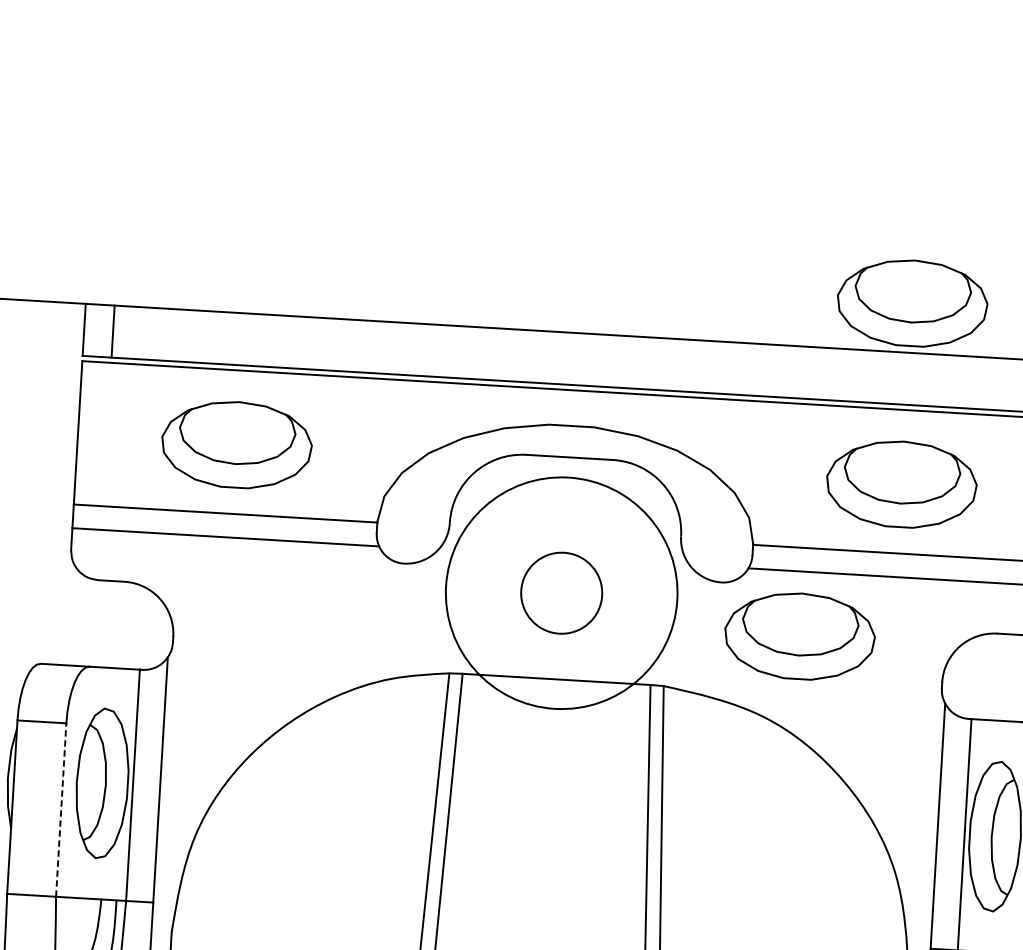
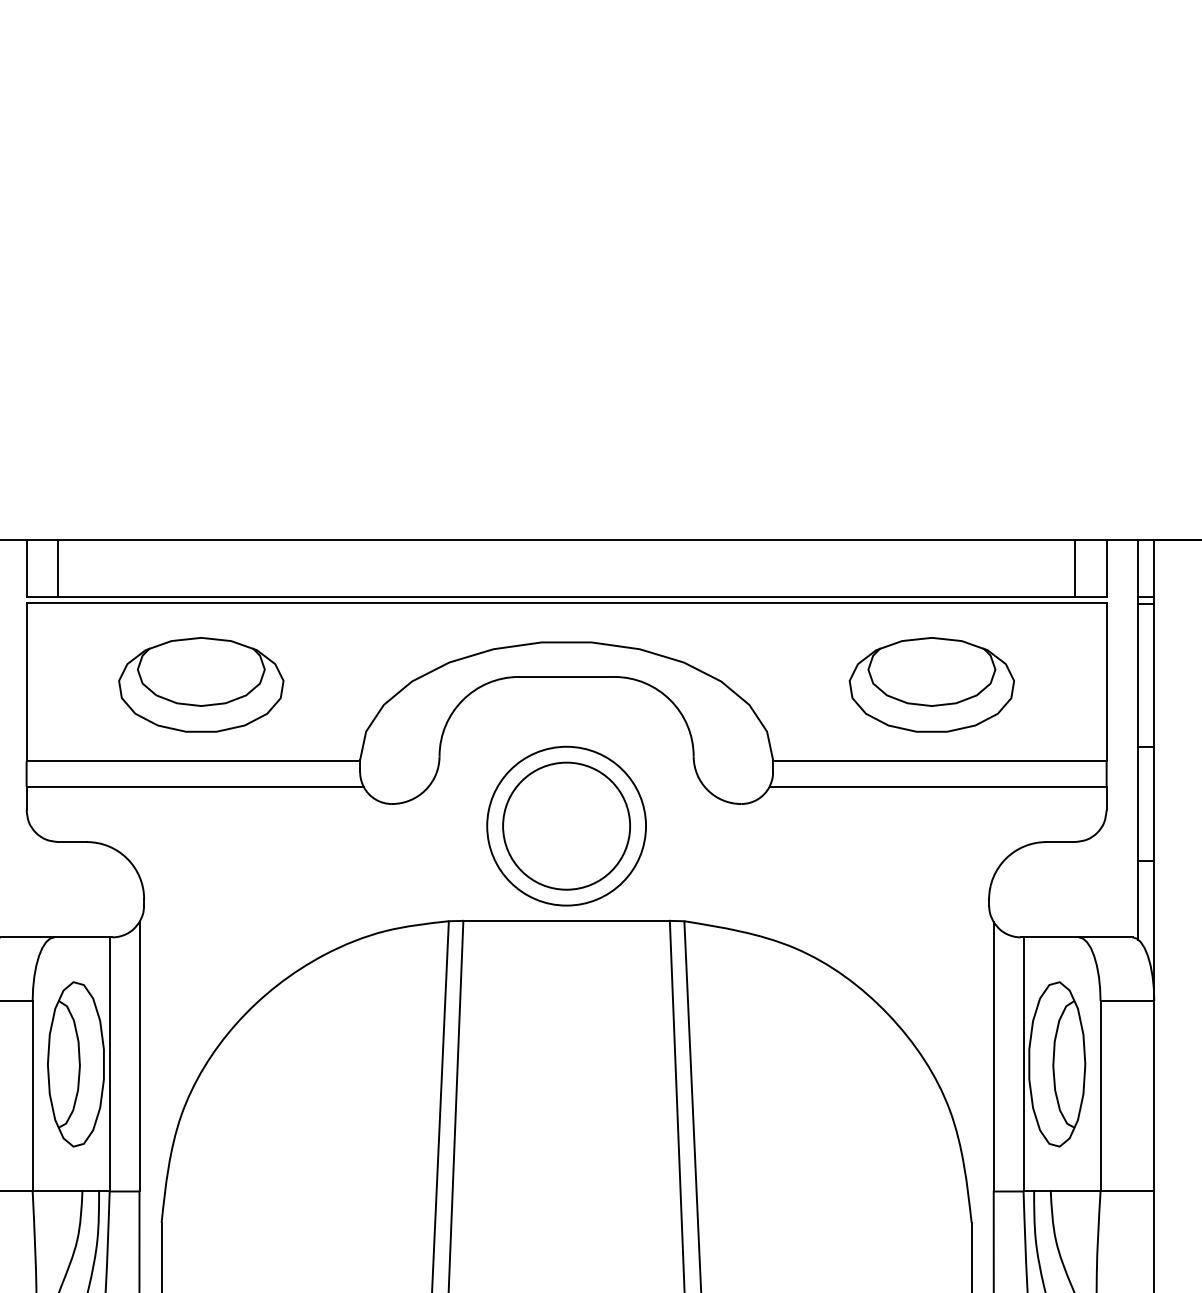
part: (912, 302) -> (931, 485), removed
circle: (561, 592) -> (566, 825), size x0.62
circle: (561, 592) -> (566, 825), size x1.43
part: (800, 635) -> (830, 857), removed
line: (61, 809) -> (32, 1095), dashed -> solid

